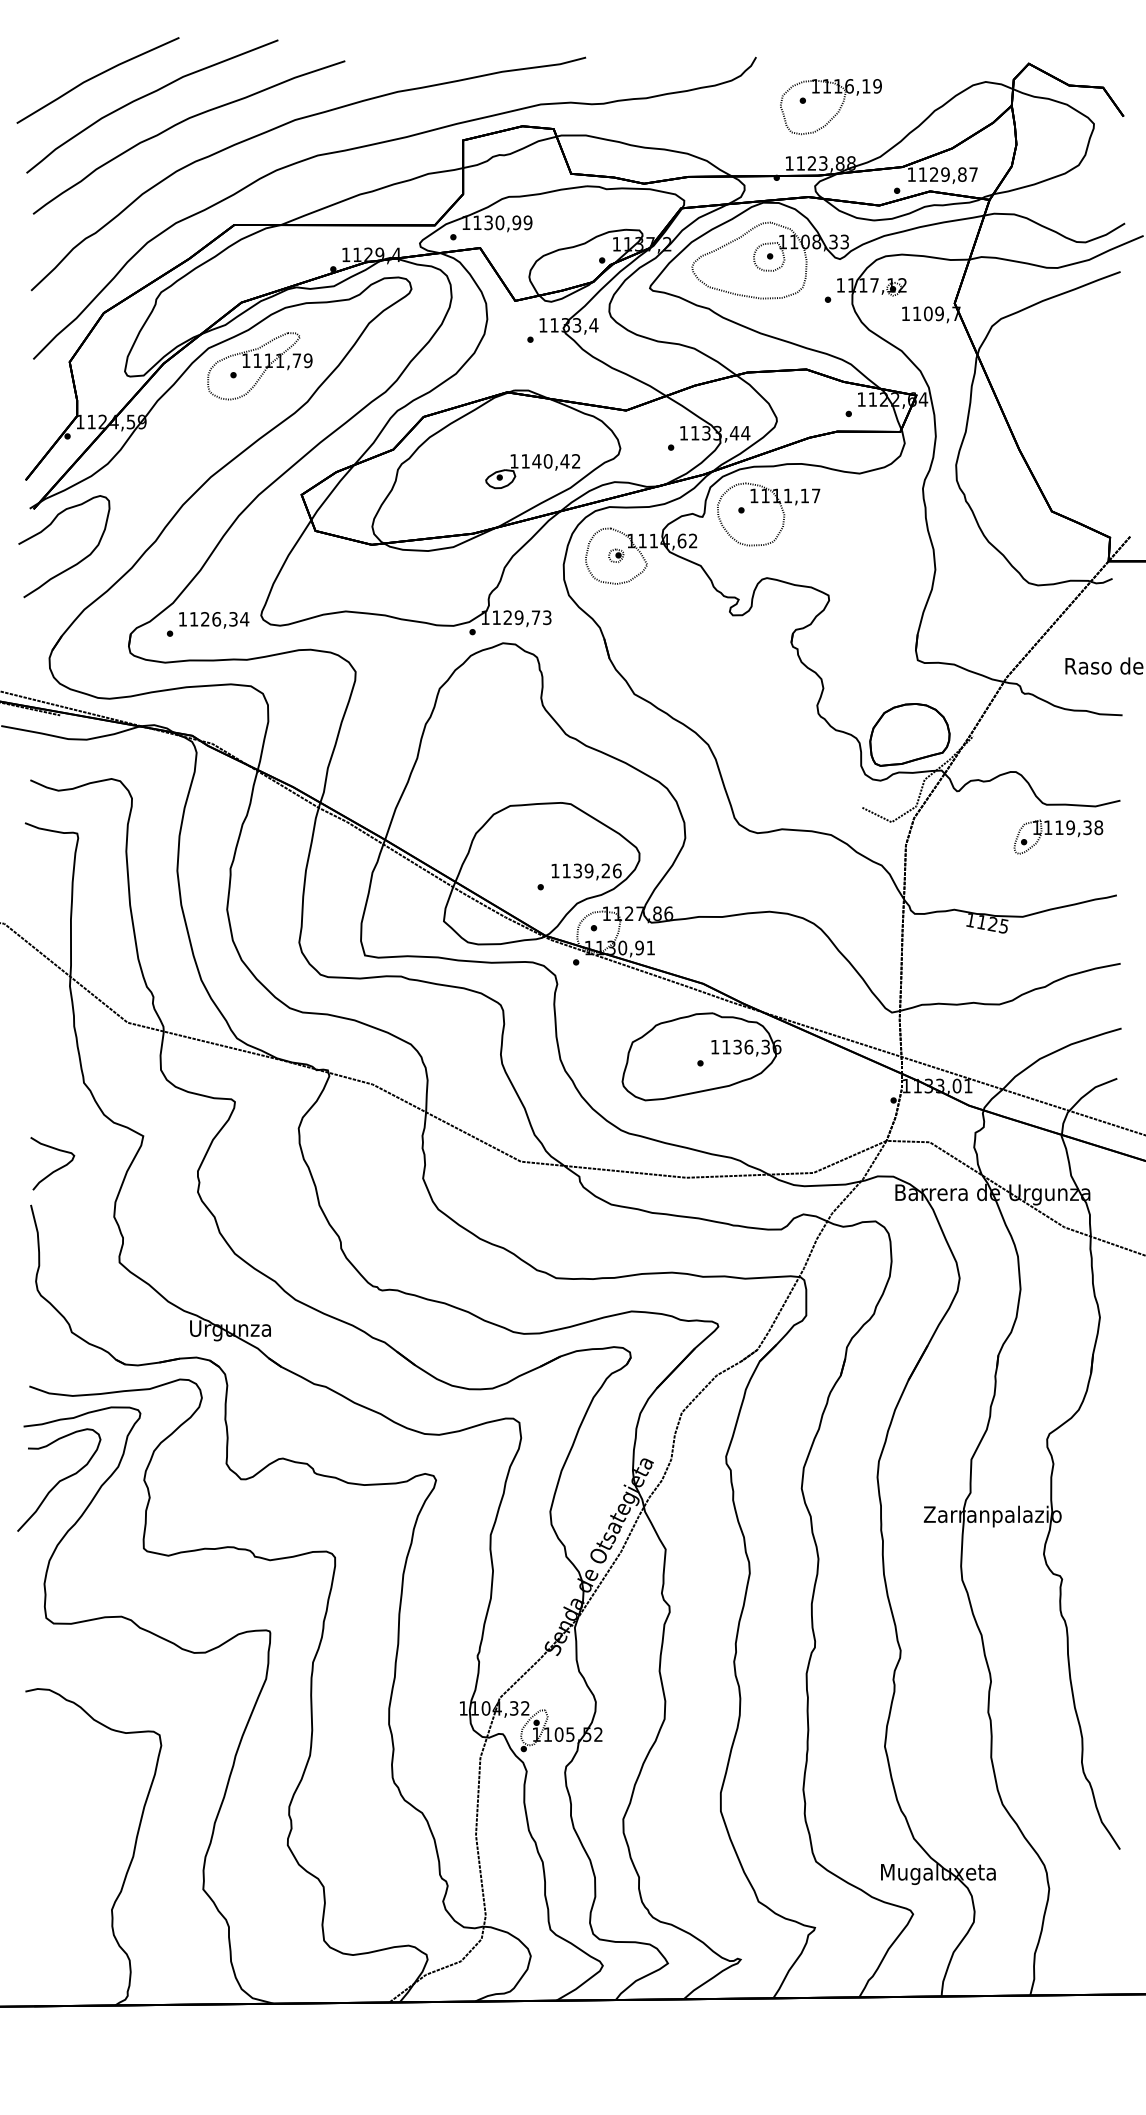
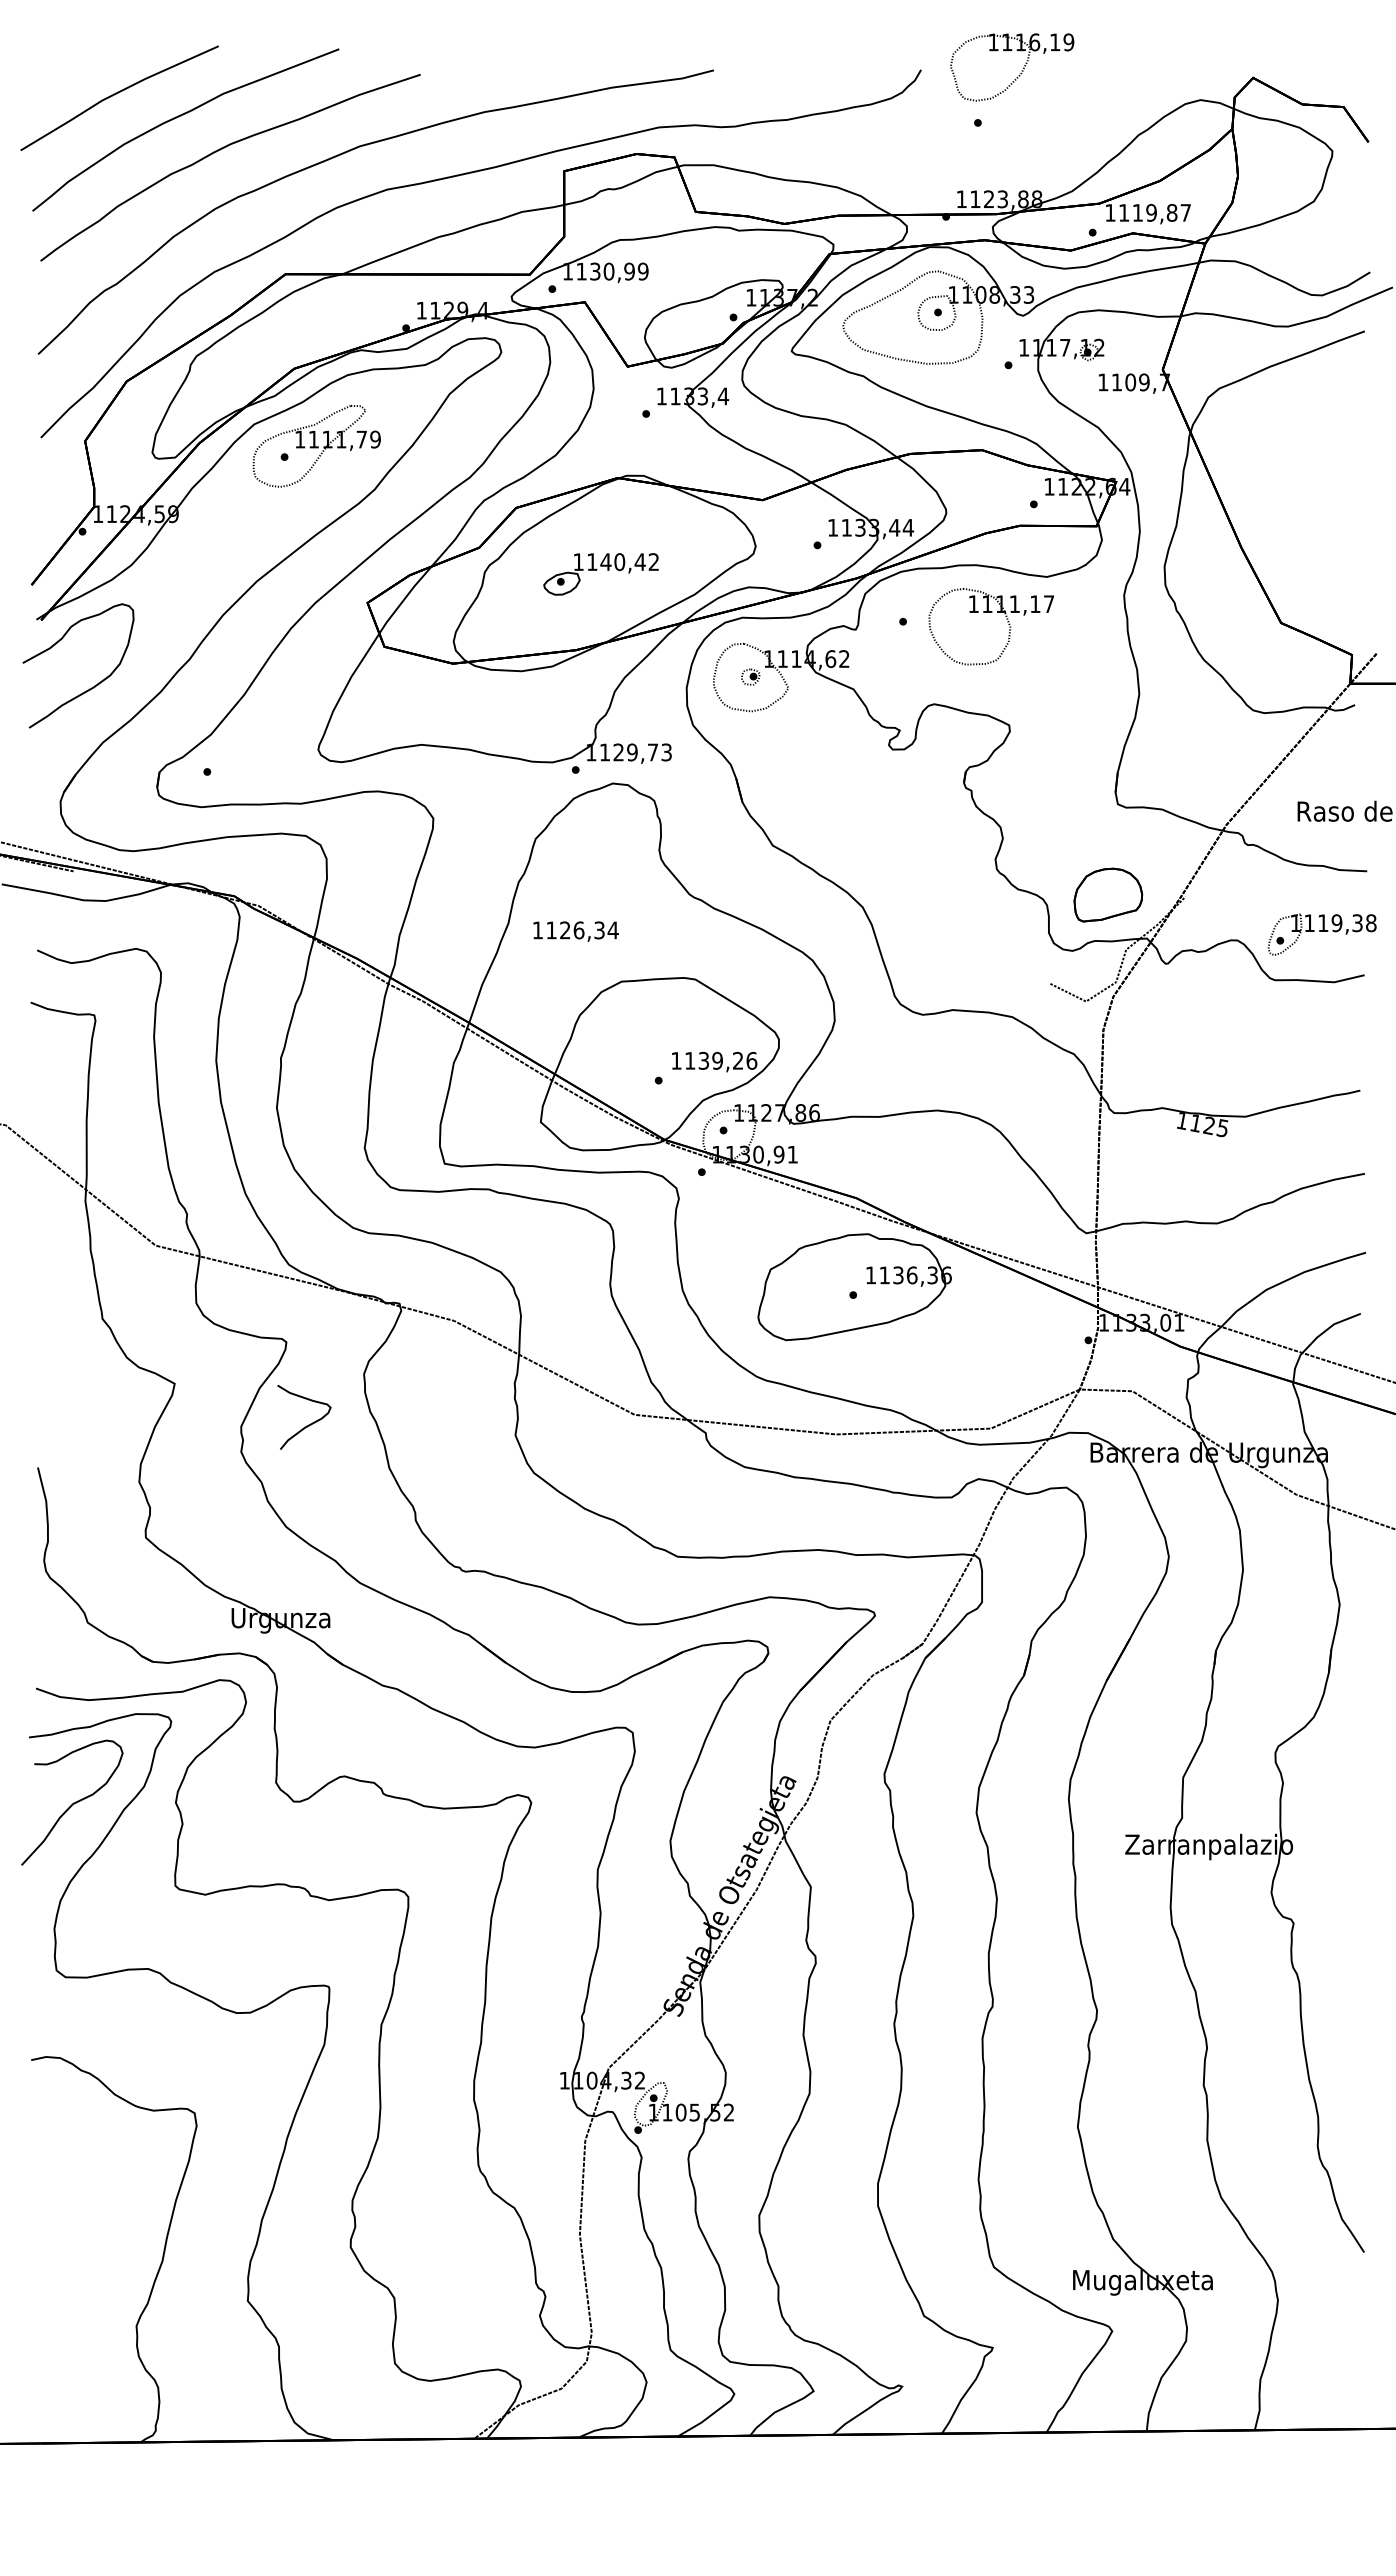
part: (837, 111) -> (1020, 72), moved
text: (933, 174) -> (1137, 212), 1129,87 -> 1119,87
part: (532, 471) -> (600, 574), moved
part: (768, 502) -> (991, 612), moved
text: (213, 620) -> (575, 931), moved
part: (910, 734) -> (1108, 894), size x0.7
part: (1057, 837) -> (1321, 934), moved
curve: (56, 1169) -> (308, 1424), moved

